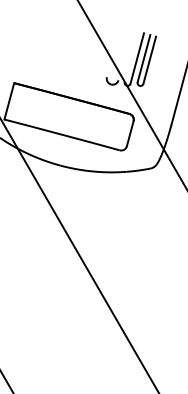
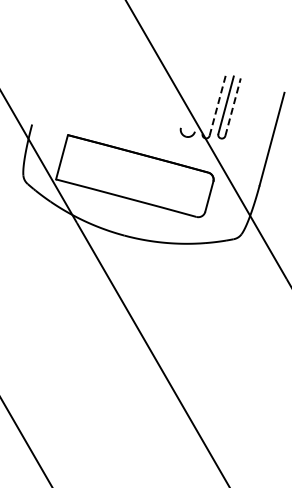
line: (136, 58) -> (217, 105), solid -> dashed
line: (150, 60) -> (233, 107), solid -> dashed

